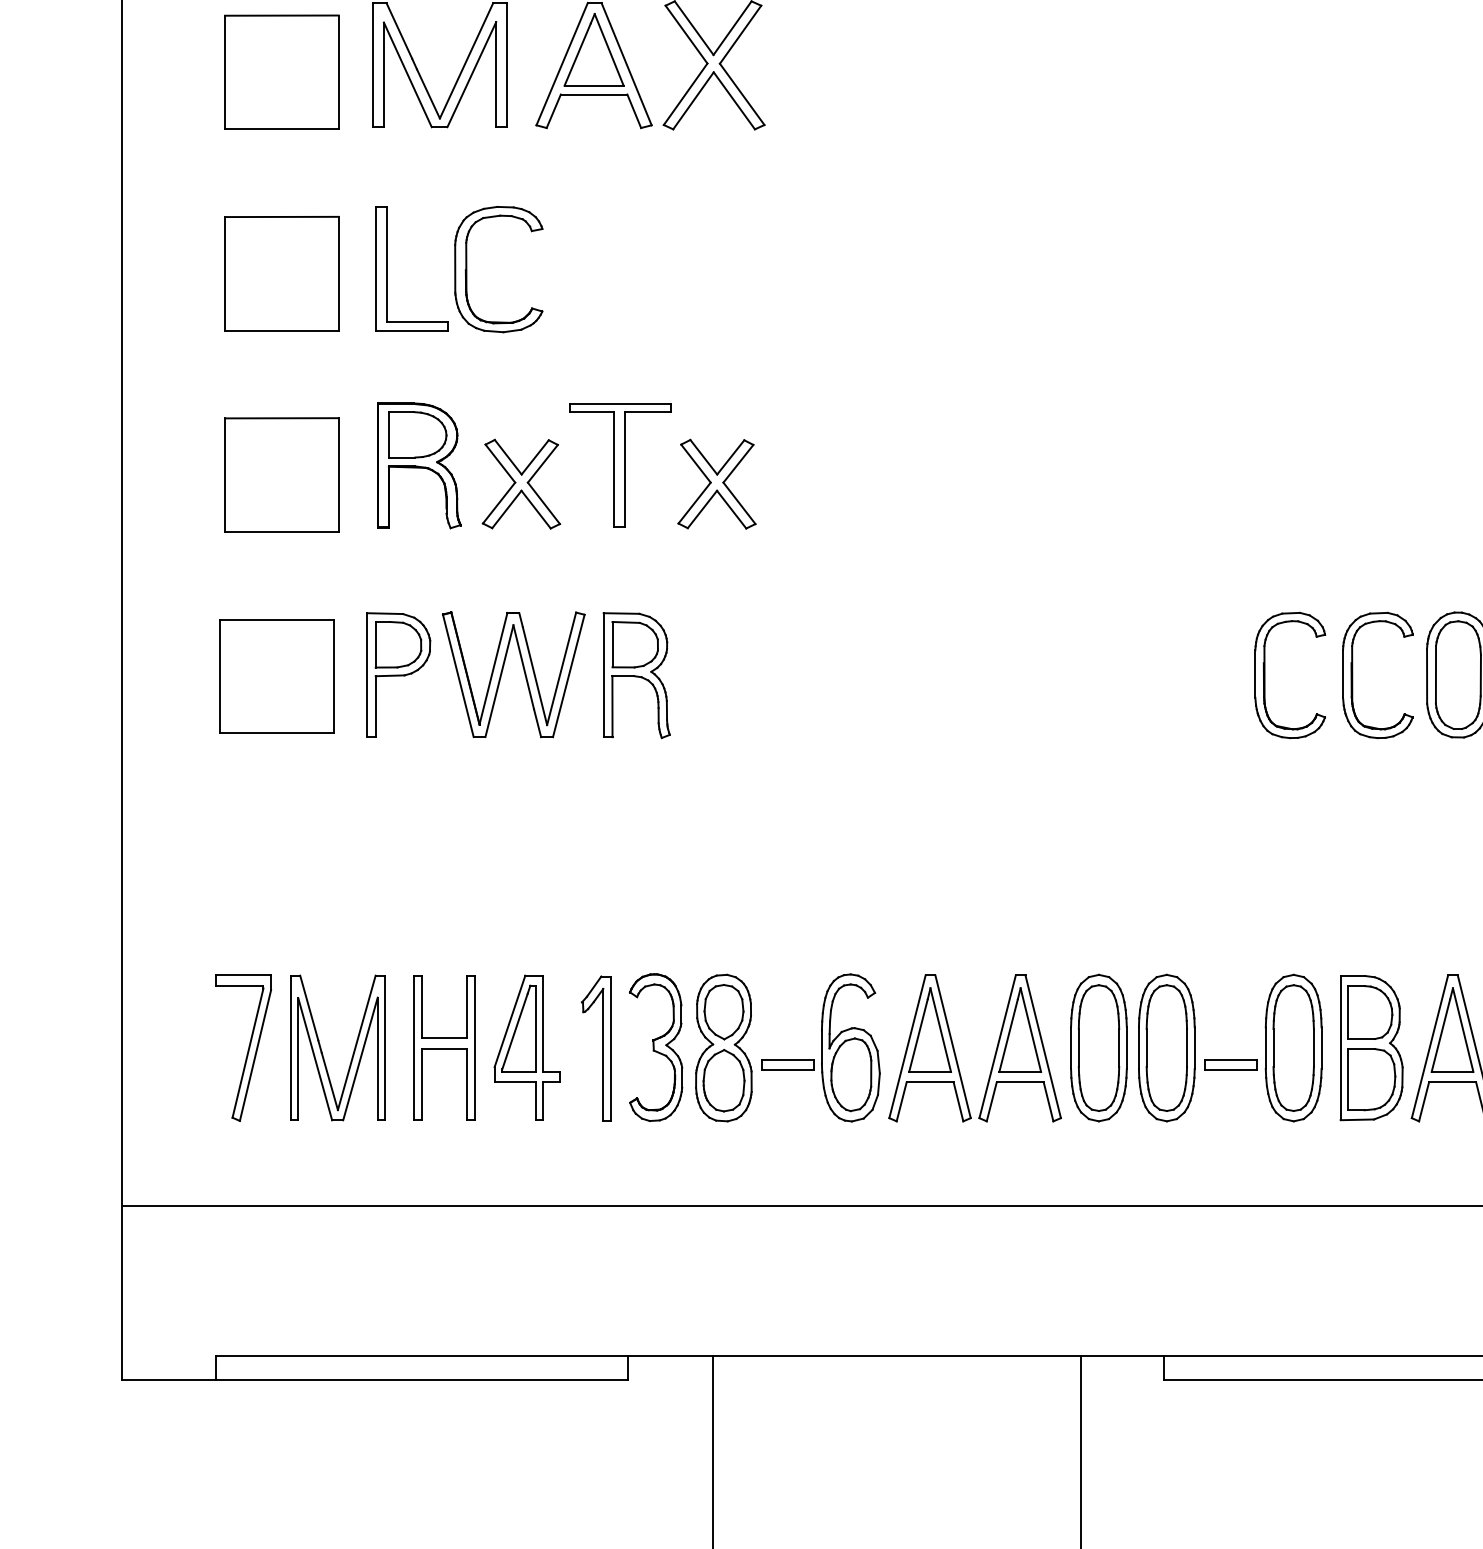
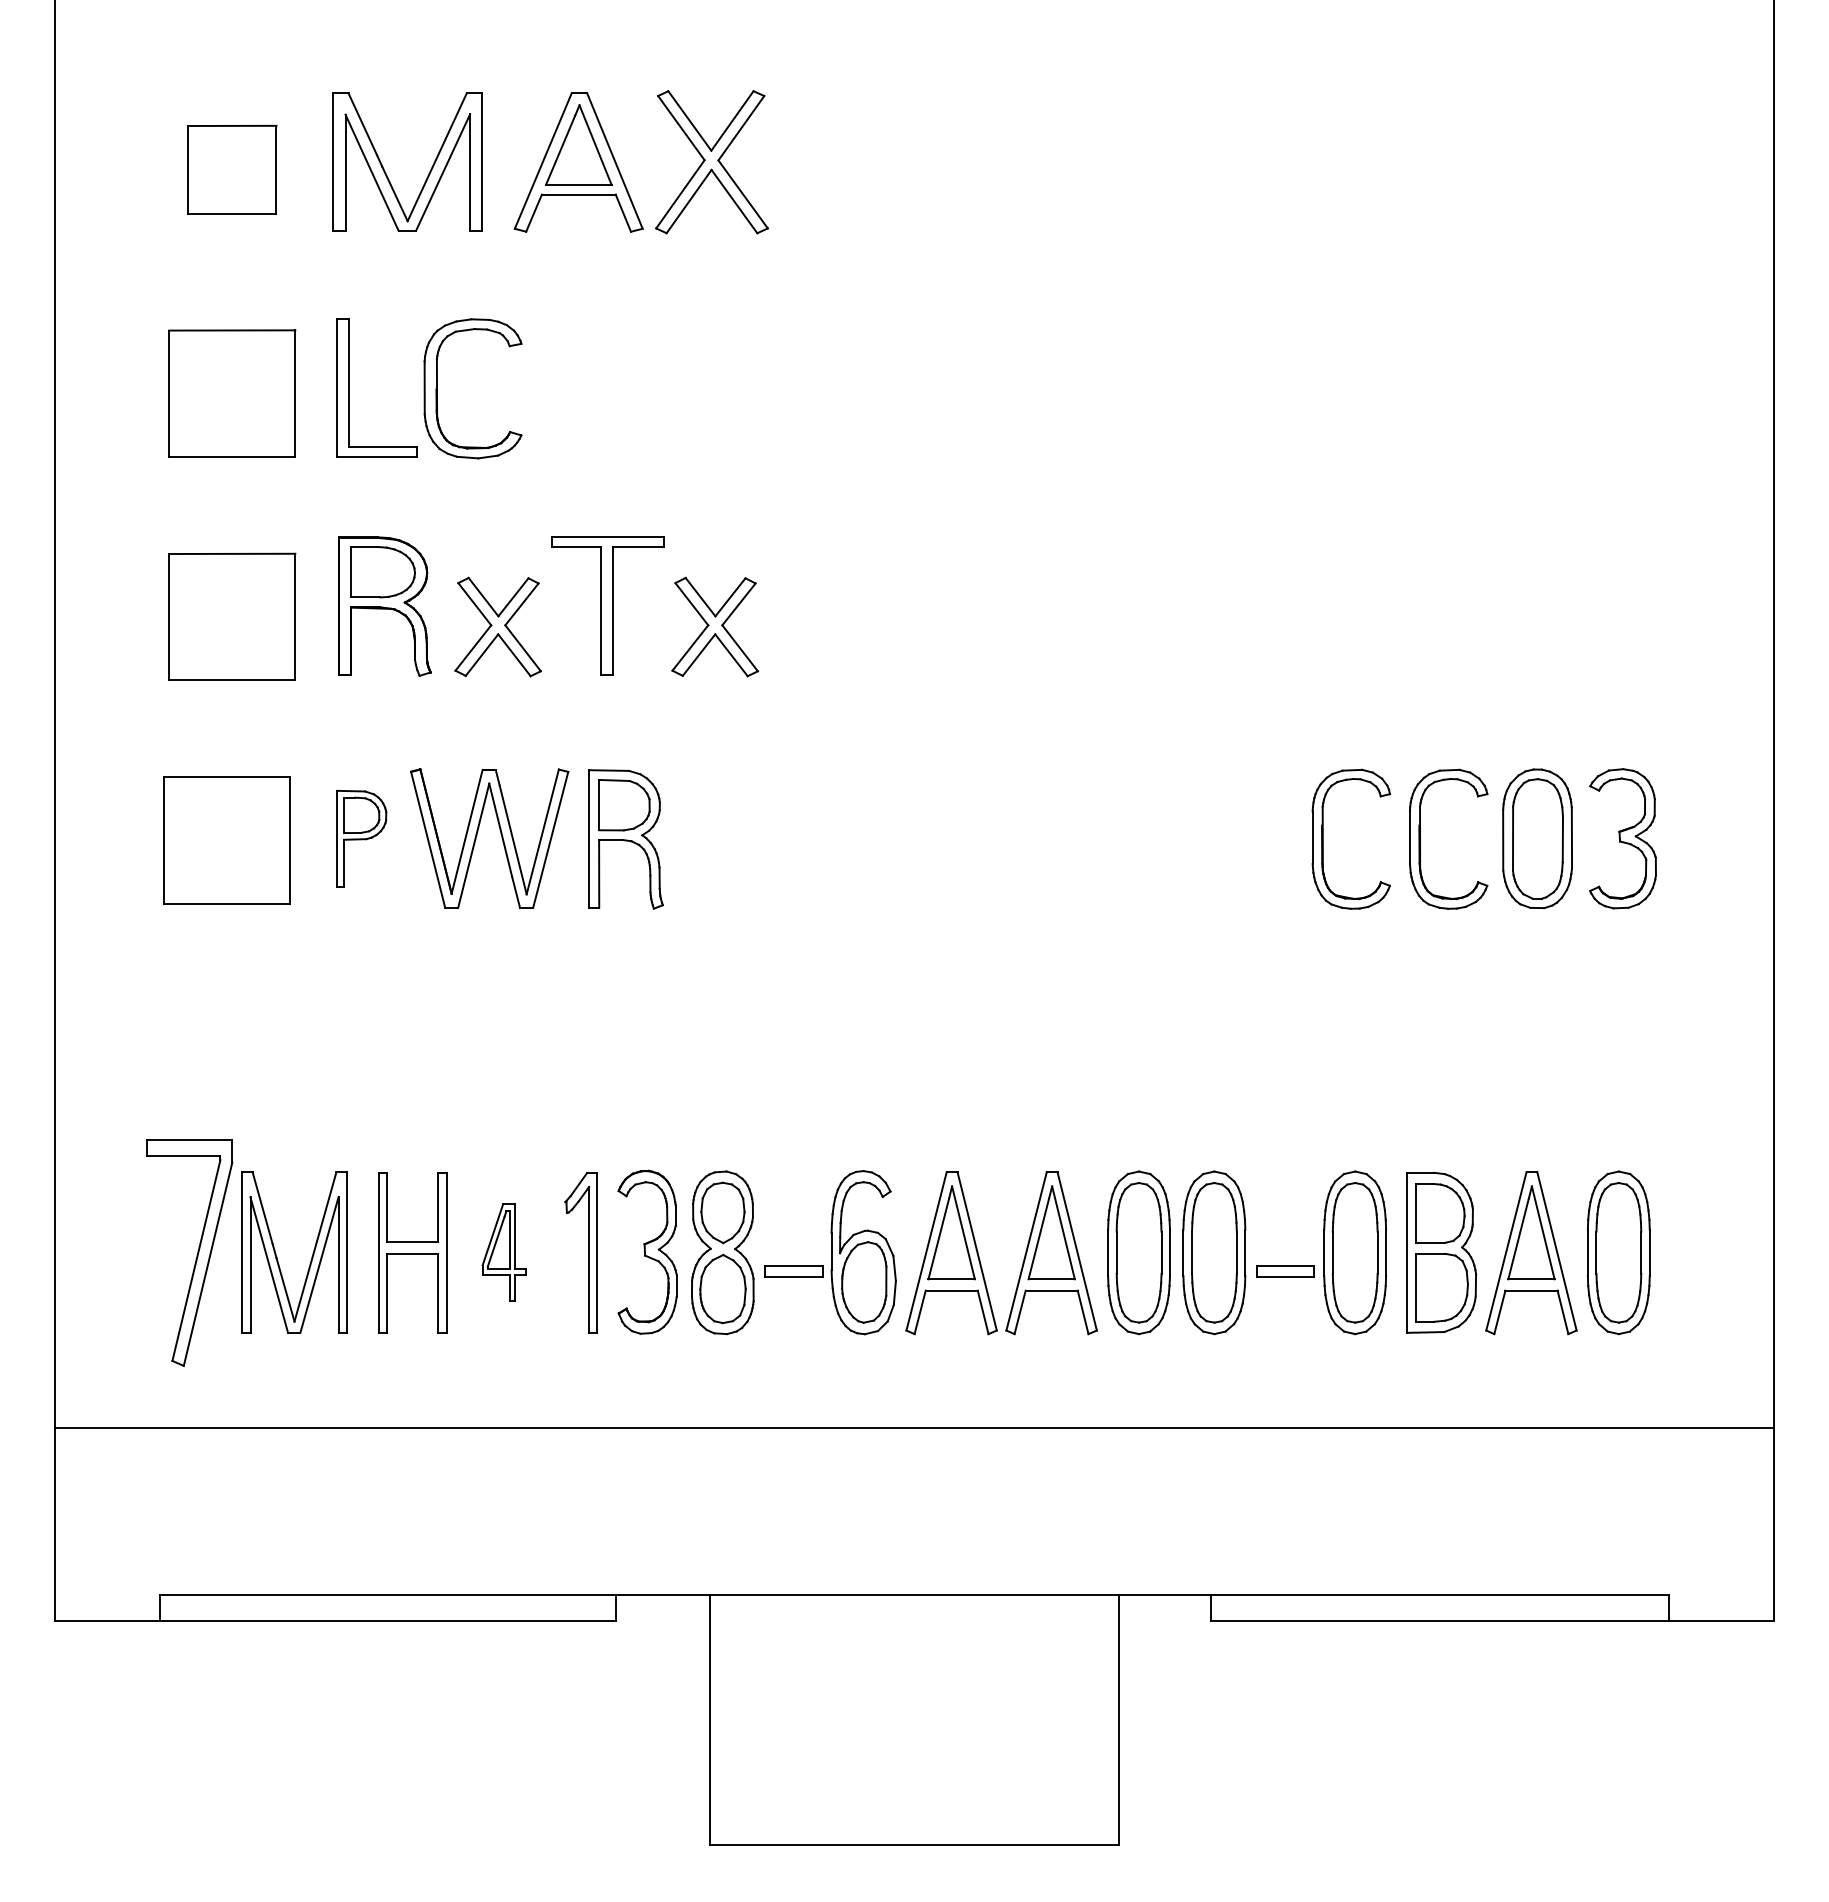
part: (282, 71) -> (232, 169), size x0.7
part: (398, 674) -> (361, 838), size x0.7
part: (244, 1047) -> (190, 1252), size x1.4
part: (526, 1047) -> (503, 1252), size x0.6

